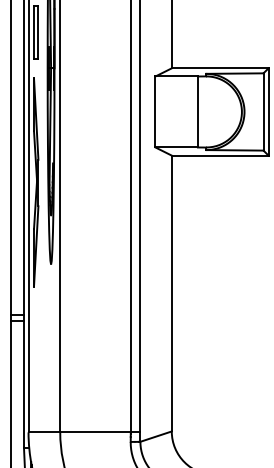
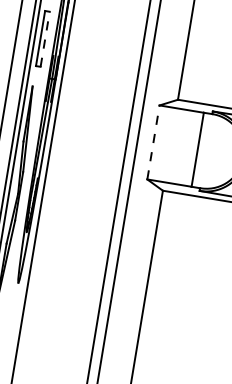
line: (38, 31) -> (45, 38), solid -> dashed
line: (155, 111) -> (153, 141), solid -> dashed

